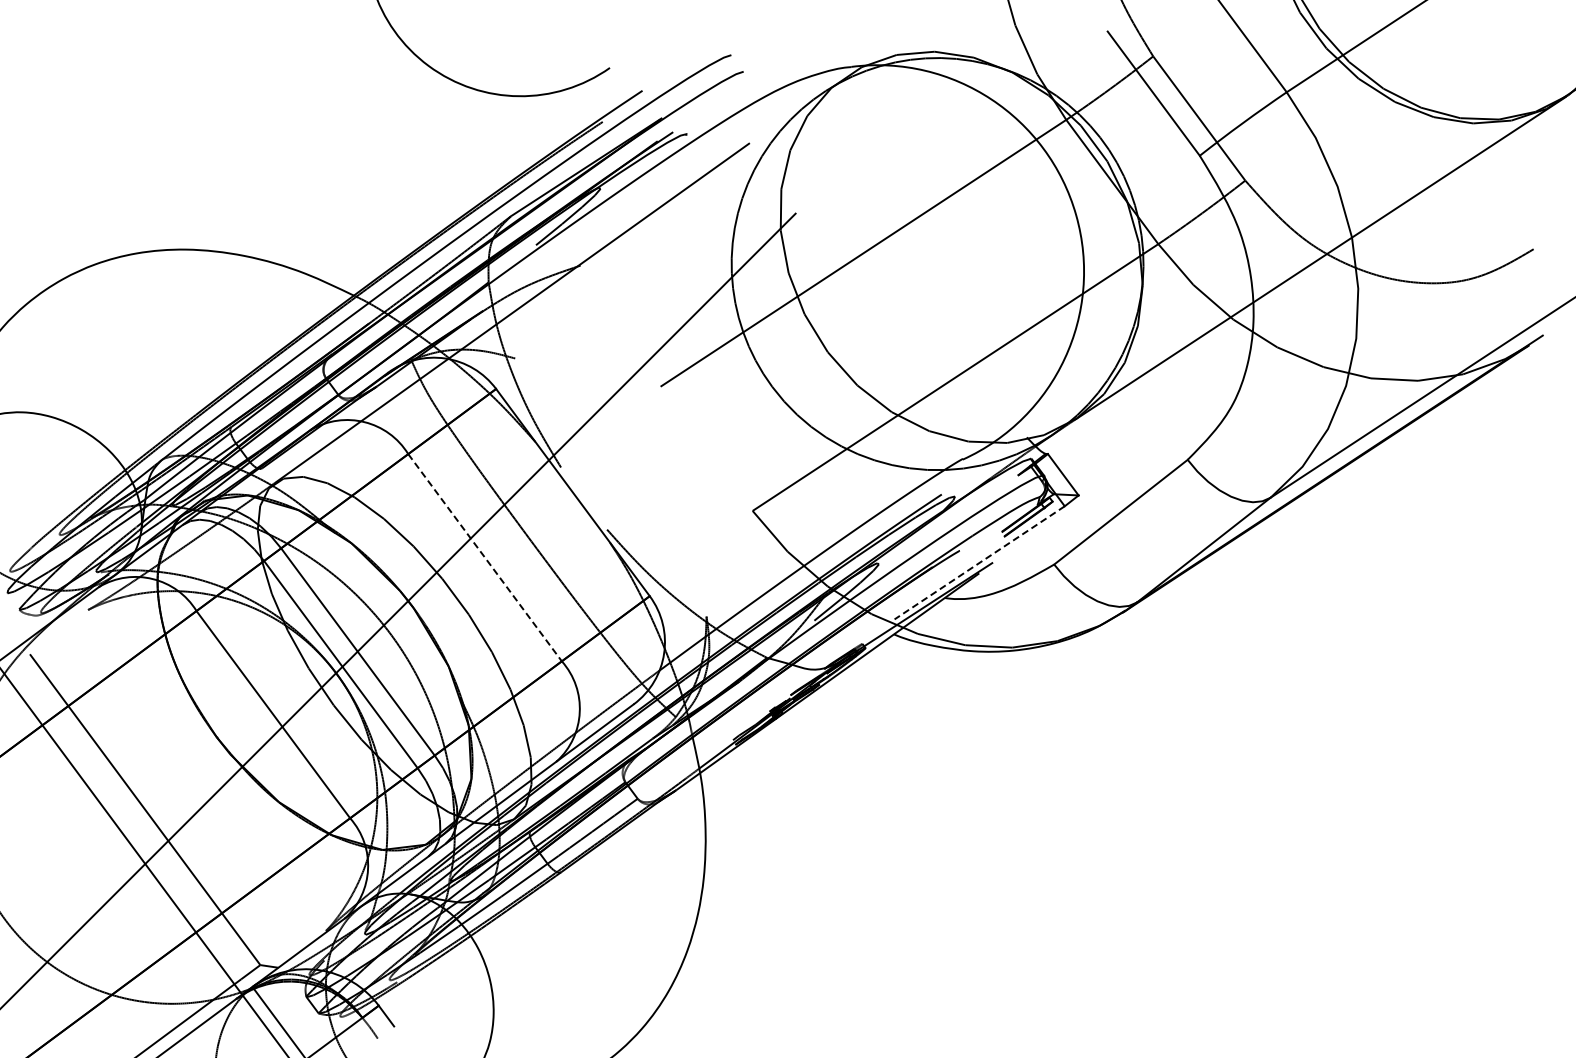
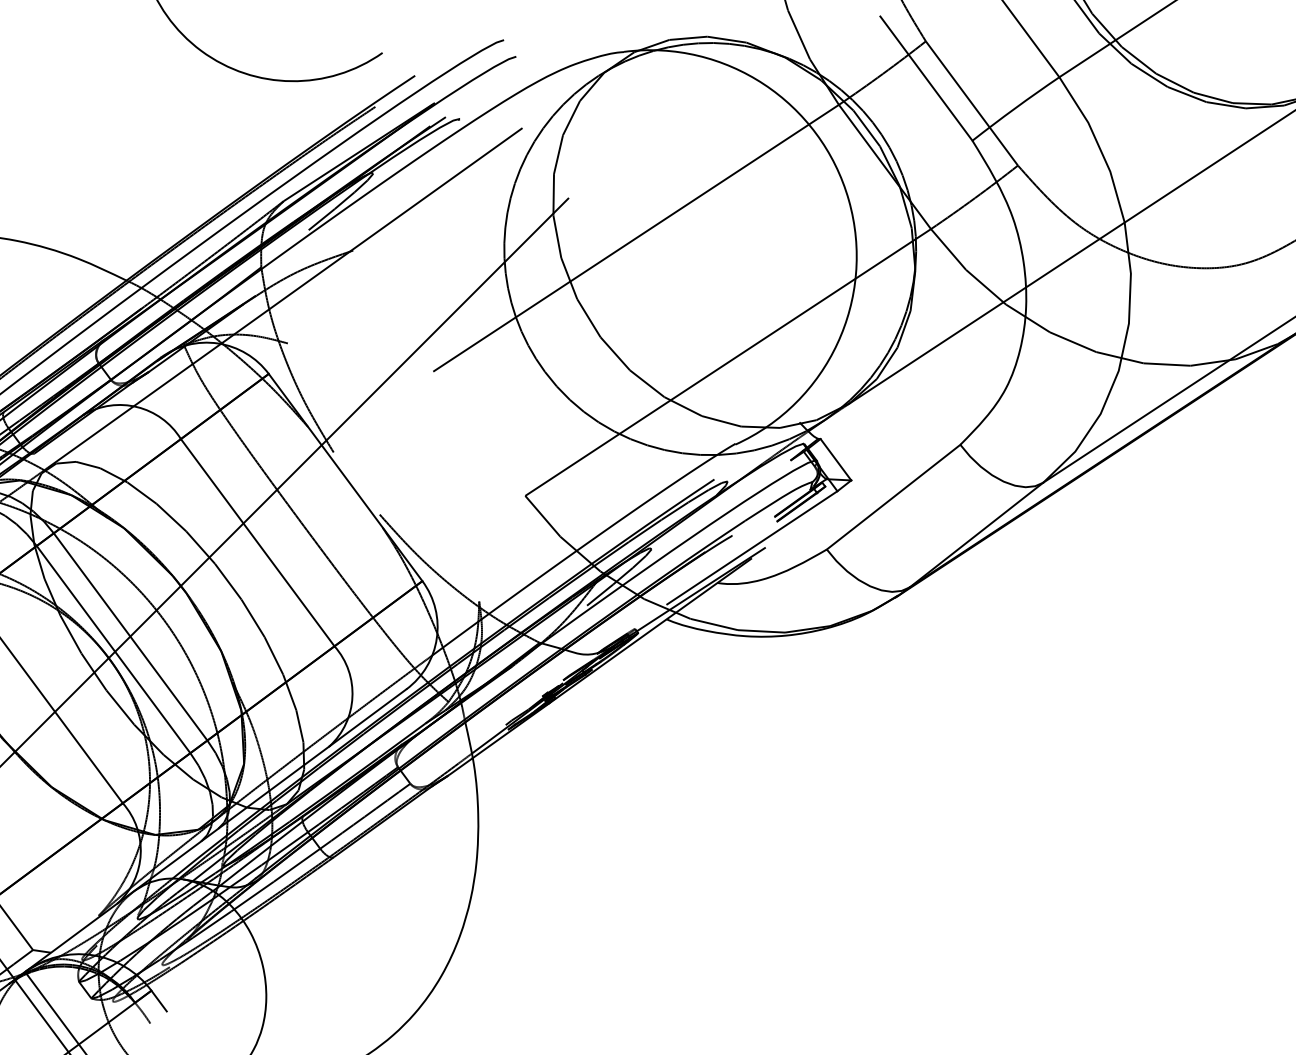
line: (485, 557) -> (258, 542), dashed -> solid
line: (979, 563) -> (752, 548), dashed -> solid

